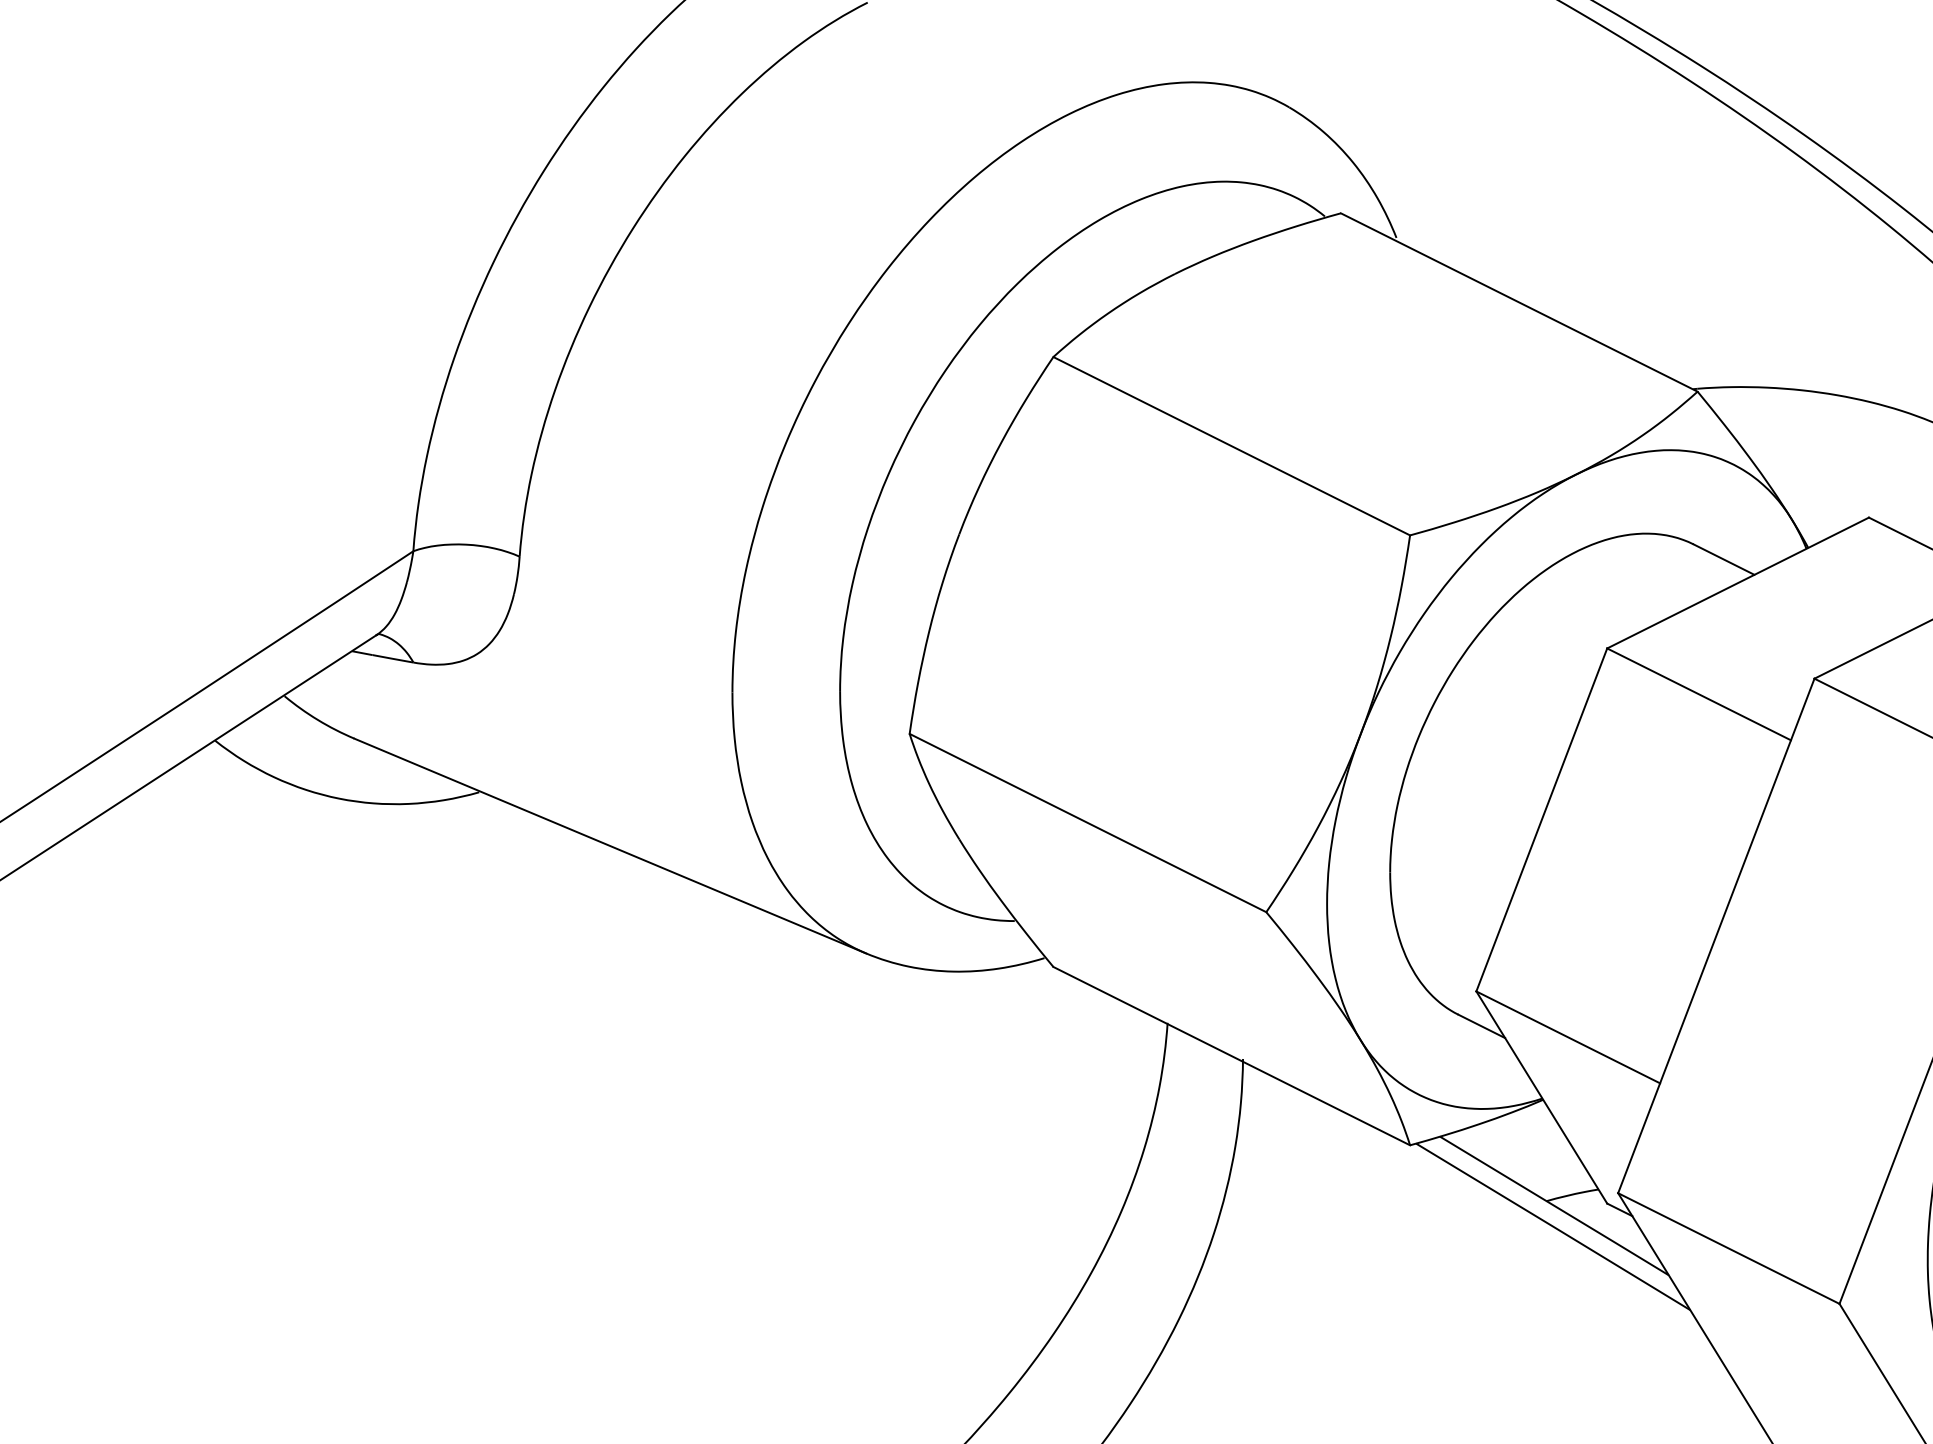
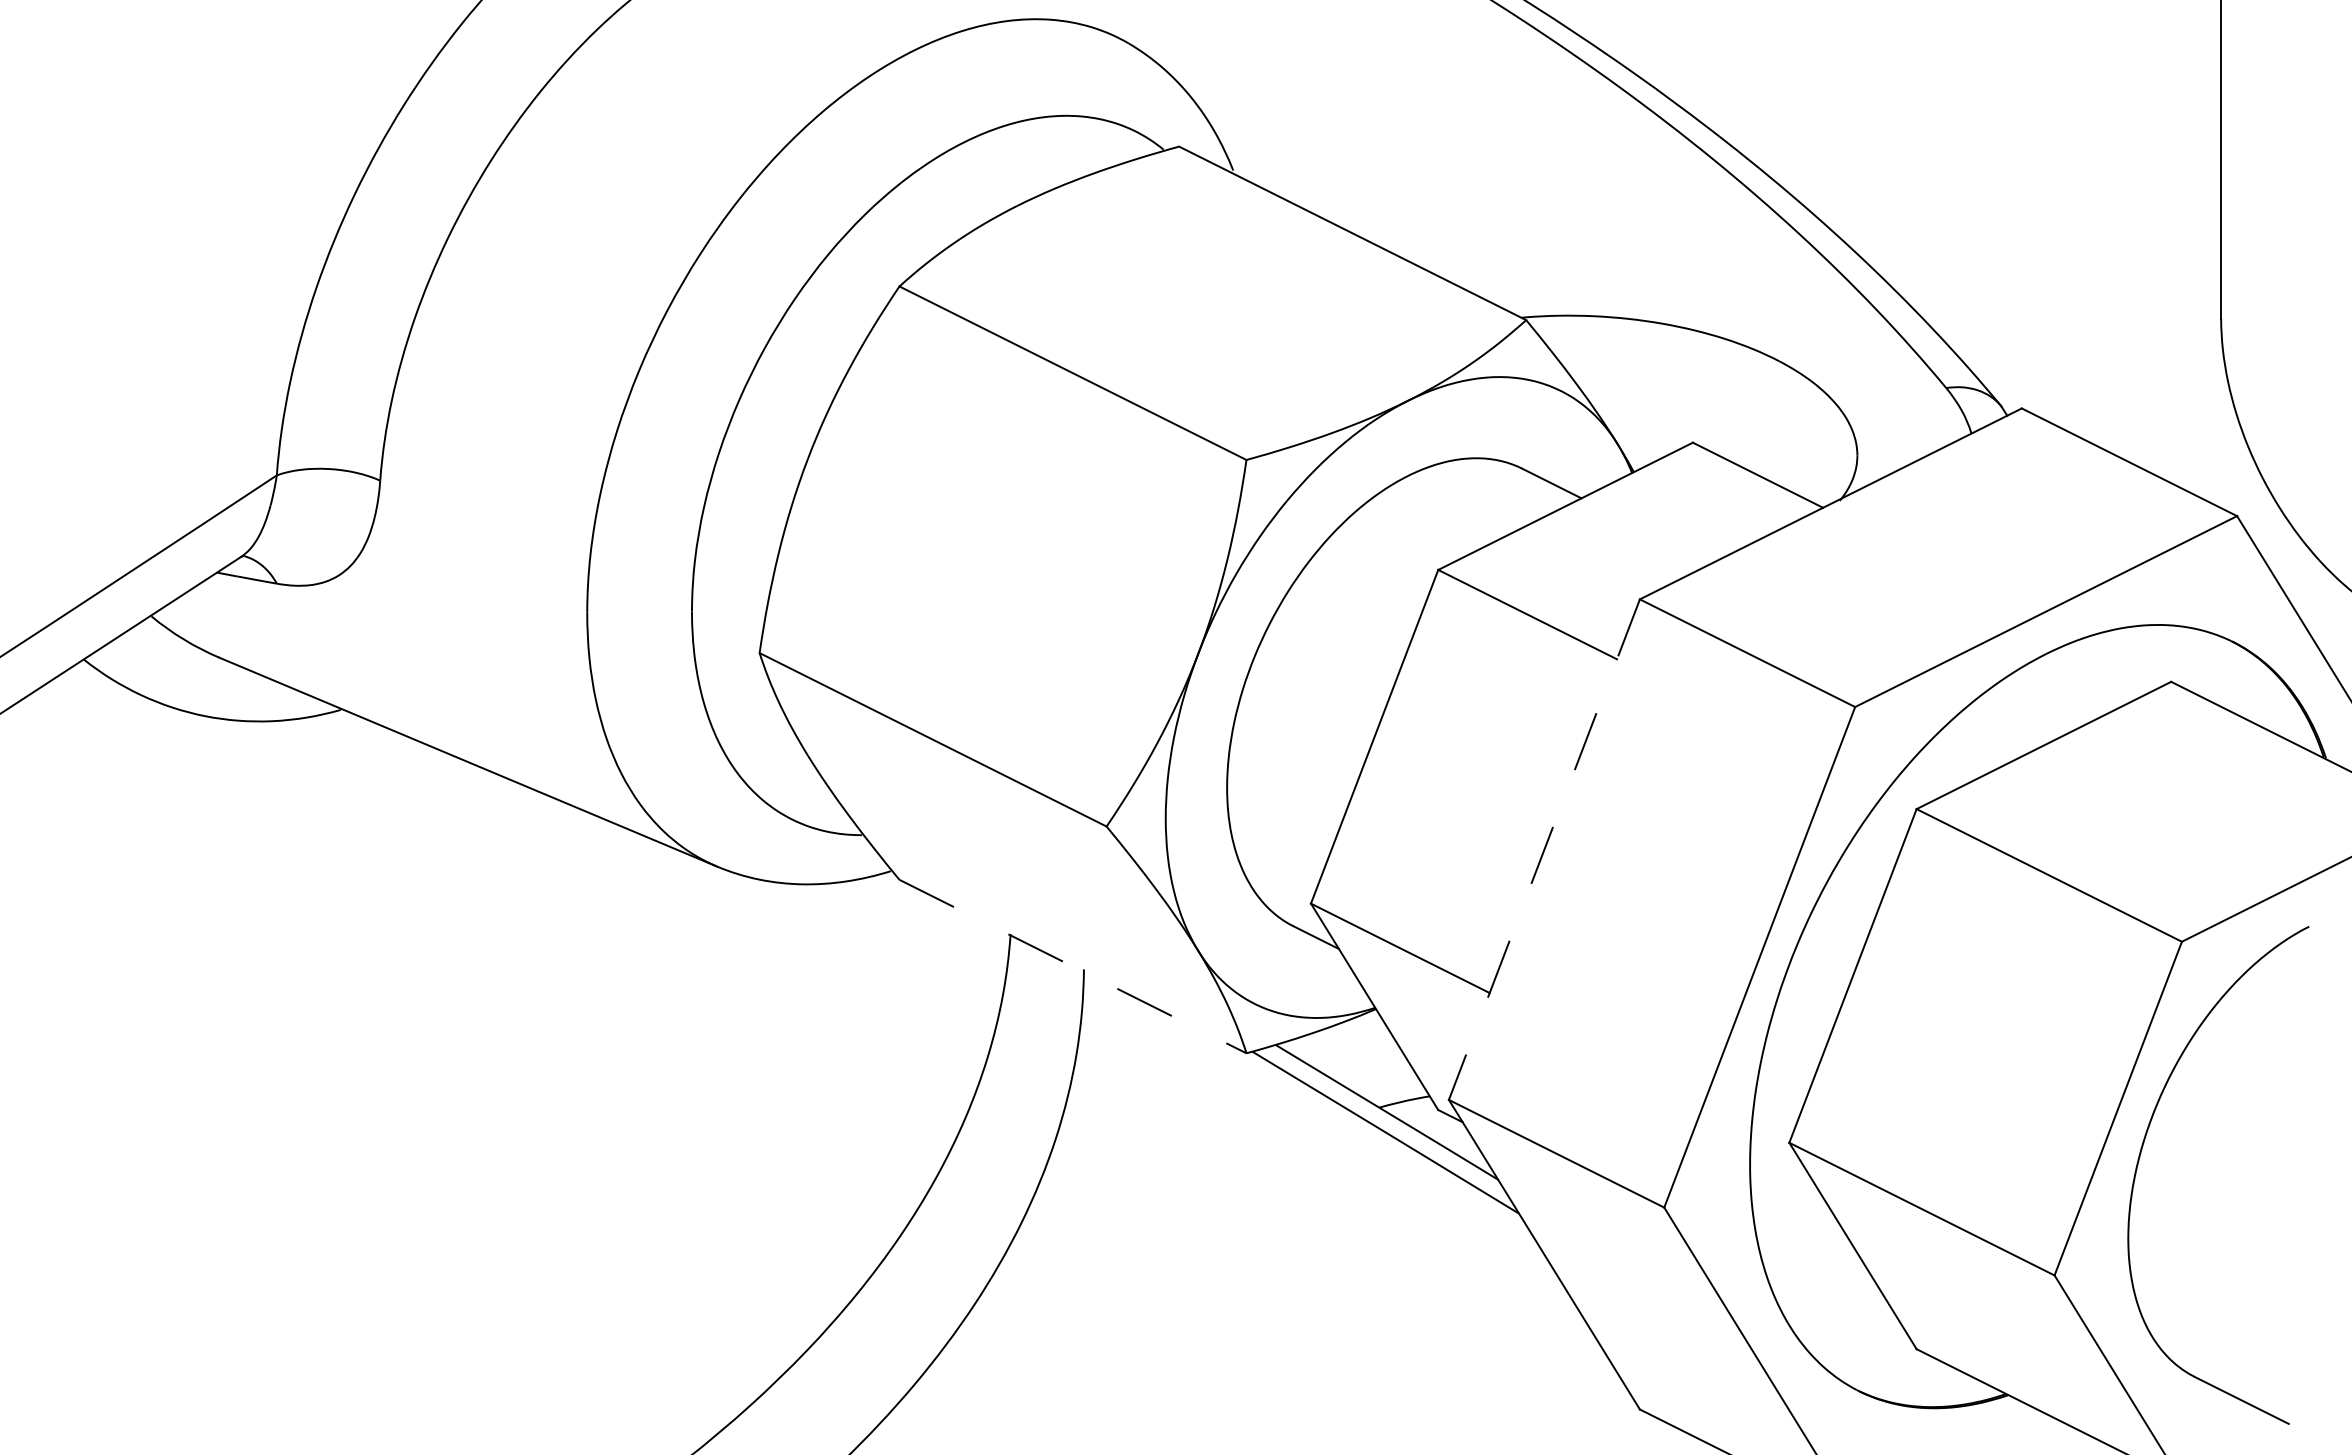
line: (1716, 935) -> (1544, 849), solid -> dashed
line: (1231, 1056) -> (1072, 966), solid -> dashed

